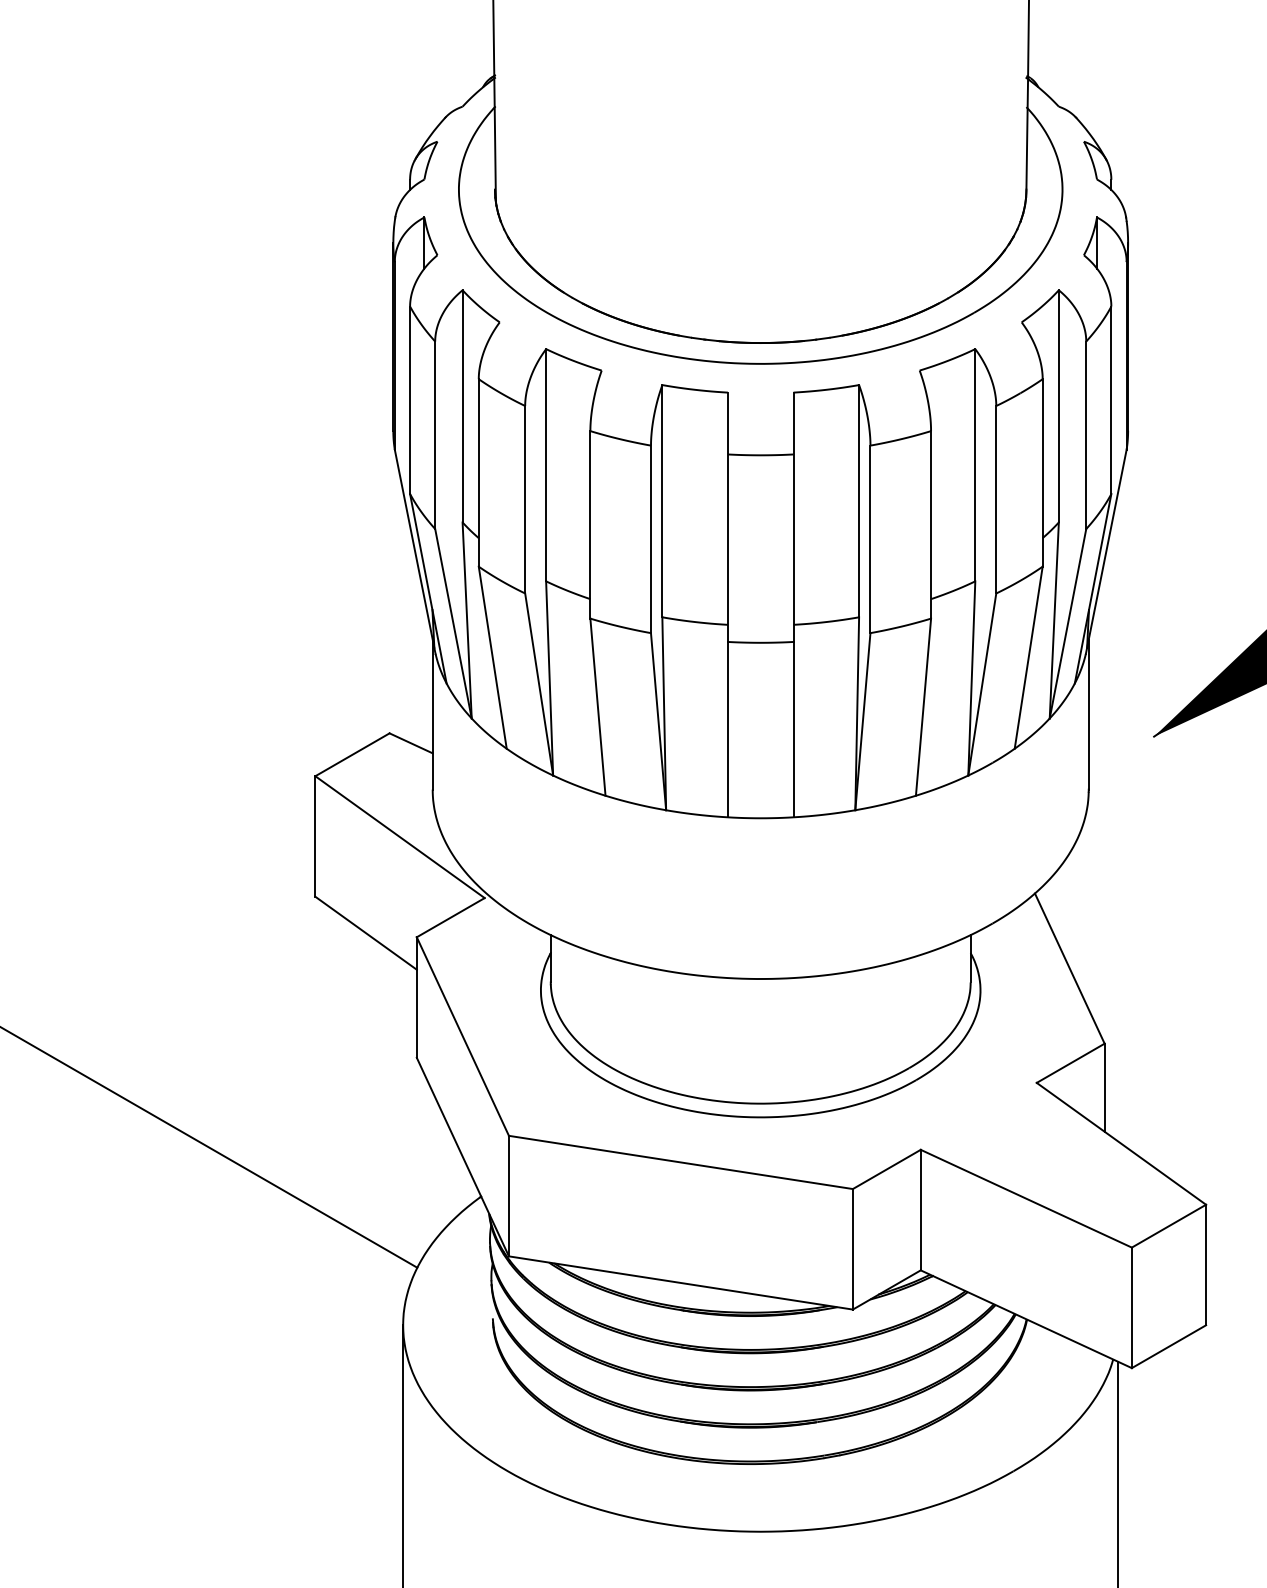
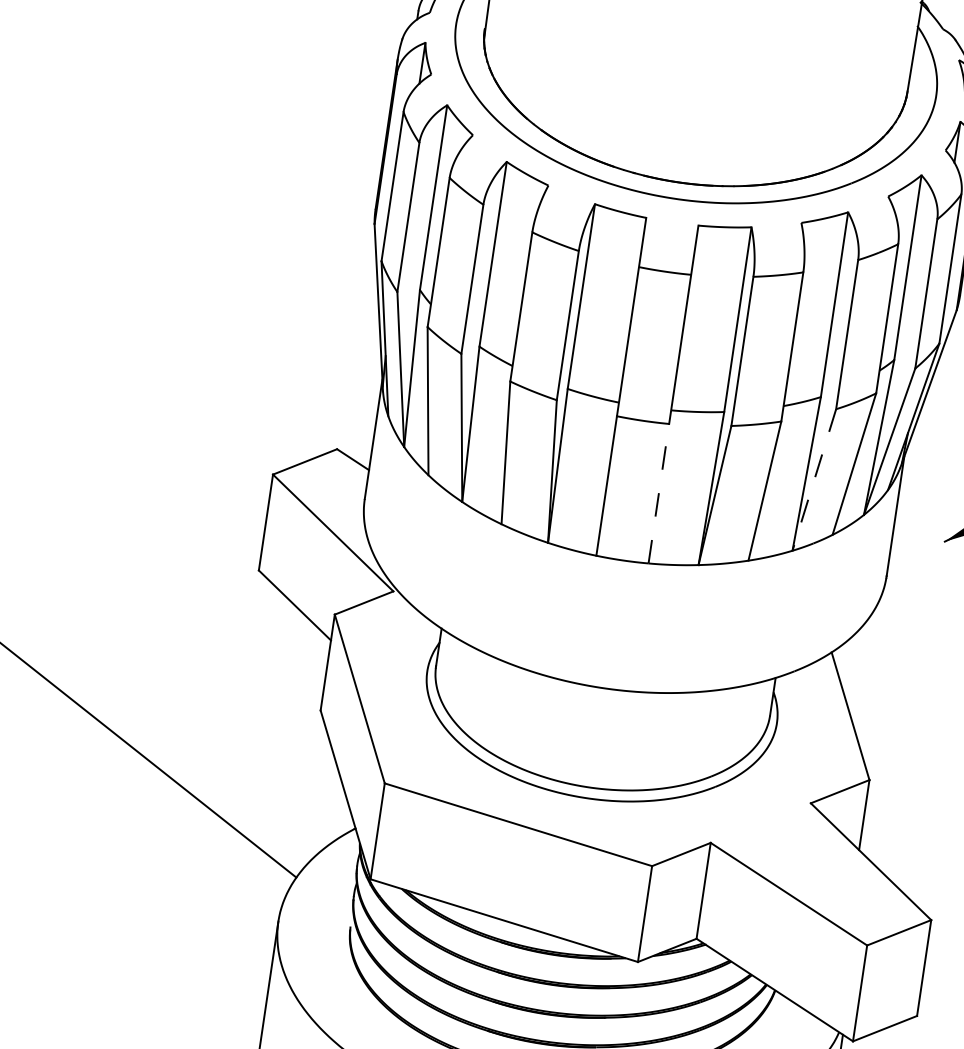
line: (982, 685) -> (814, 480), solid -> dashed
line: (793, 729) -> (658, 493), solid -> dashed

